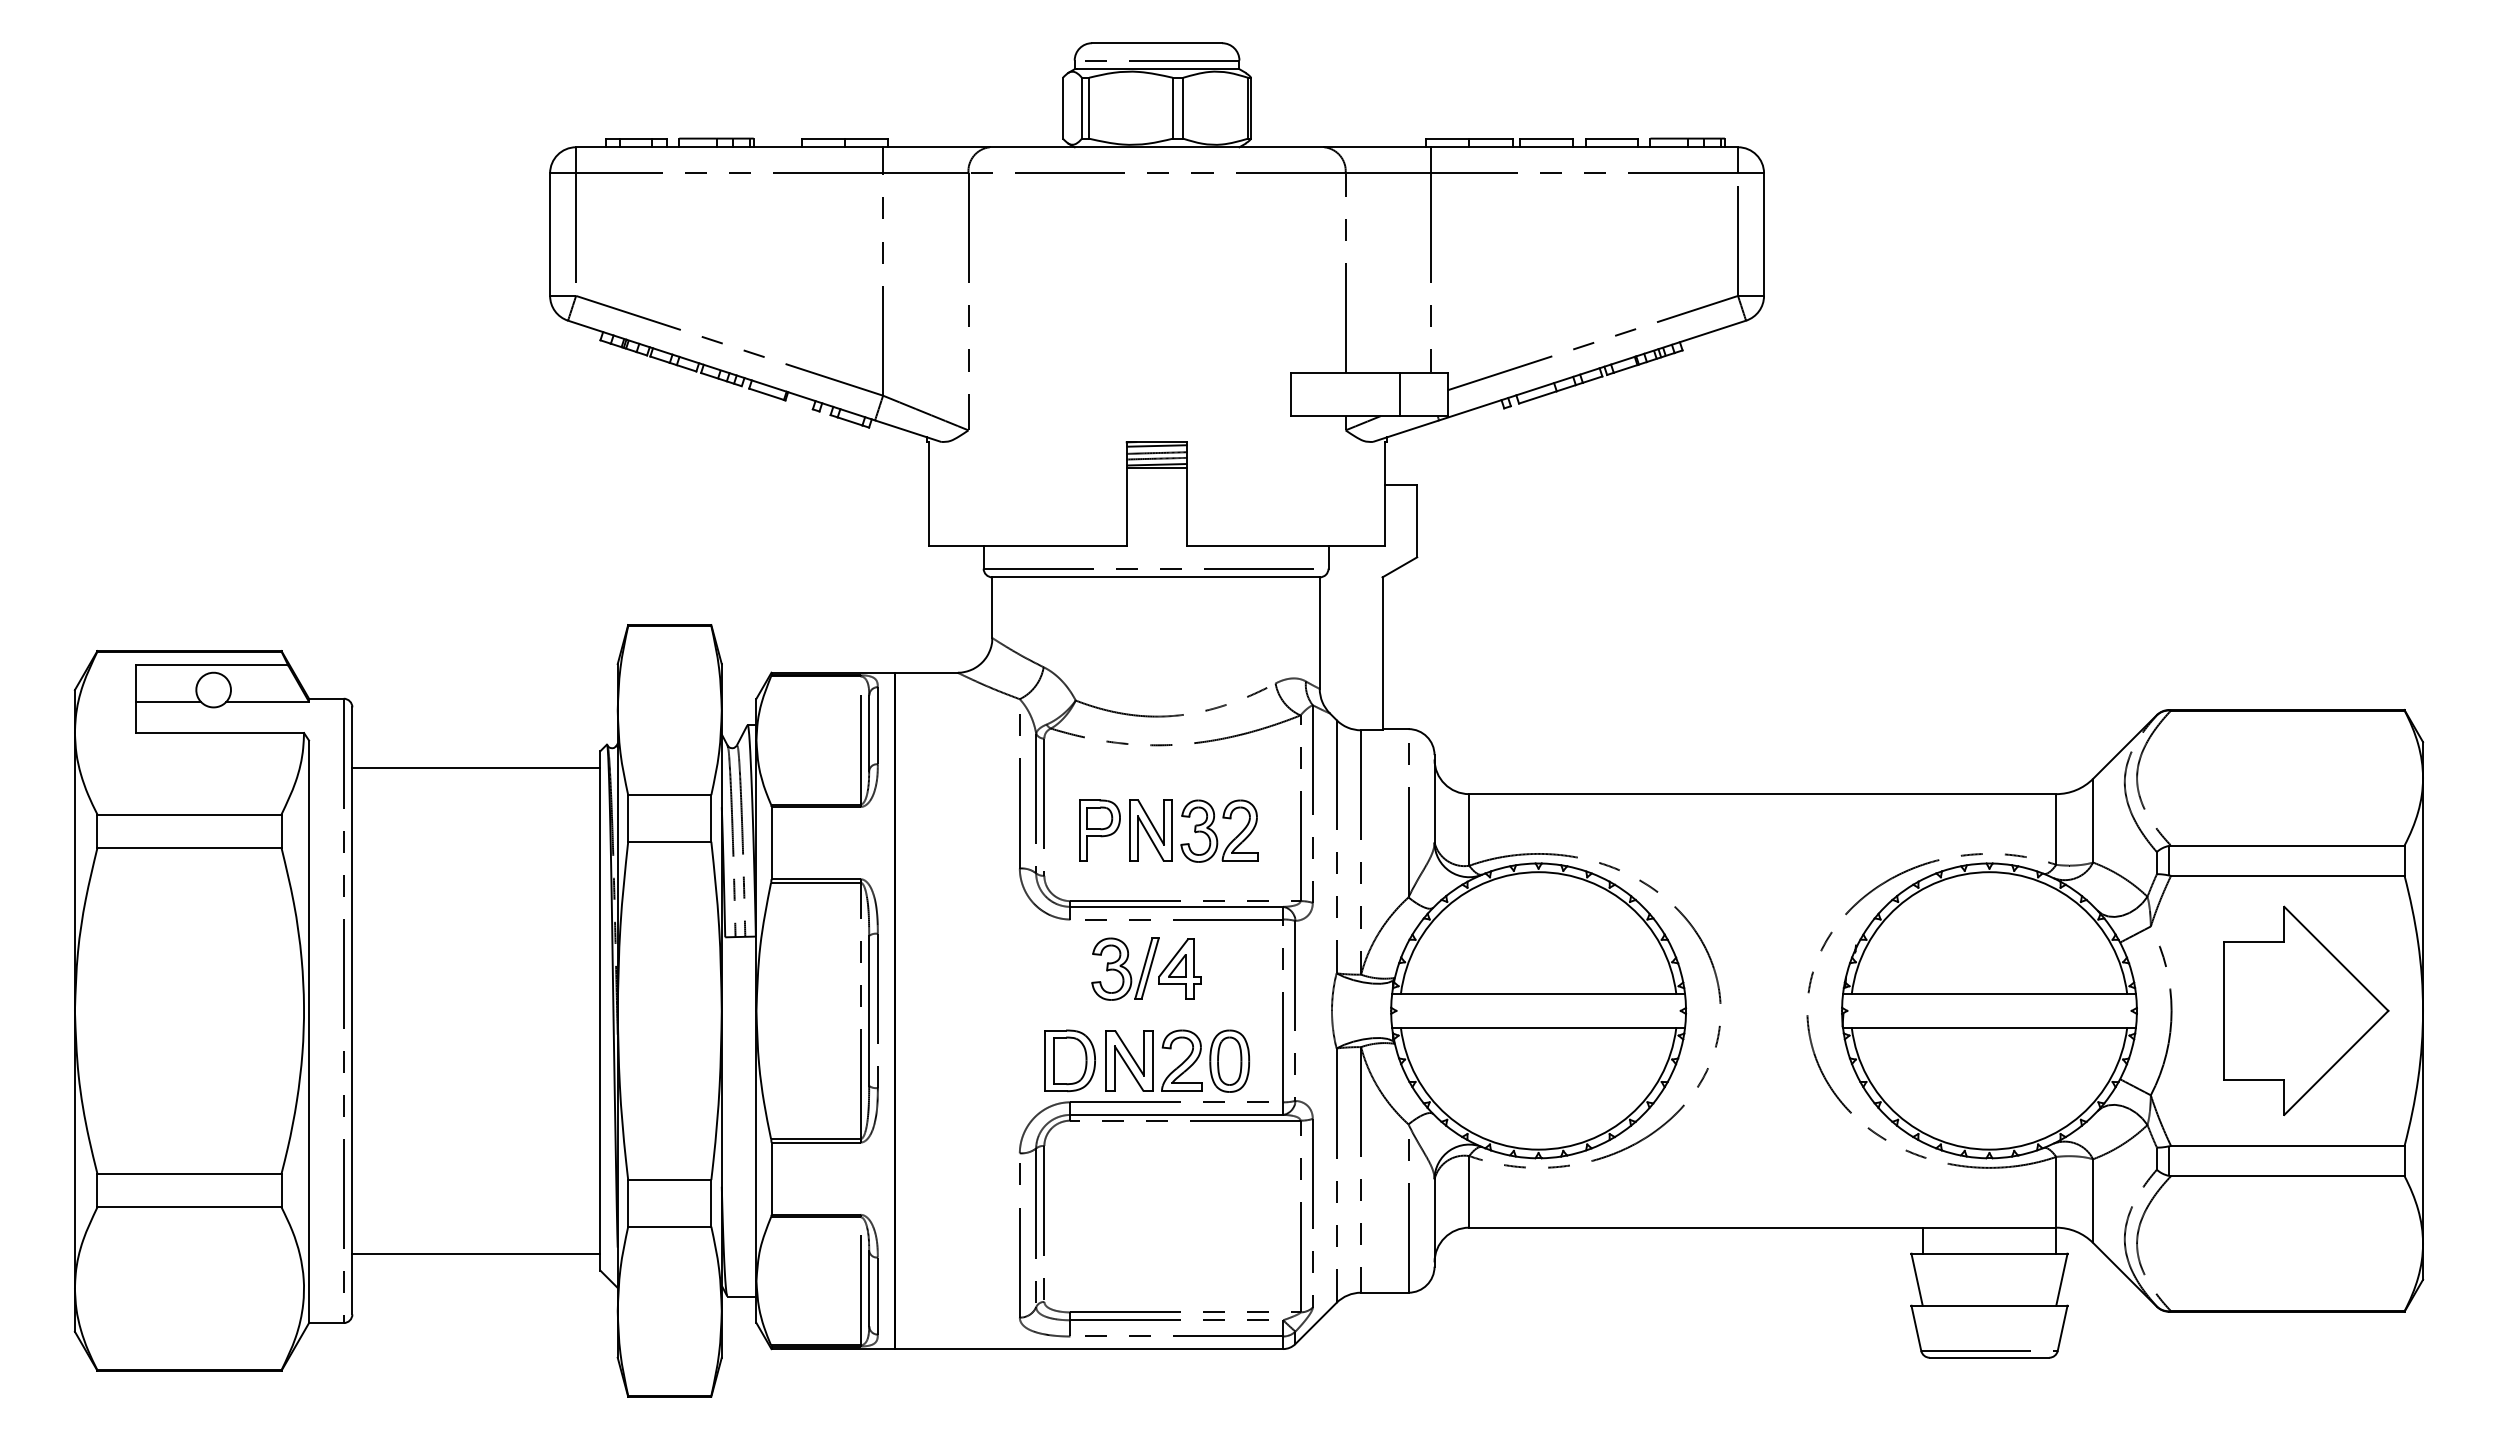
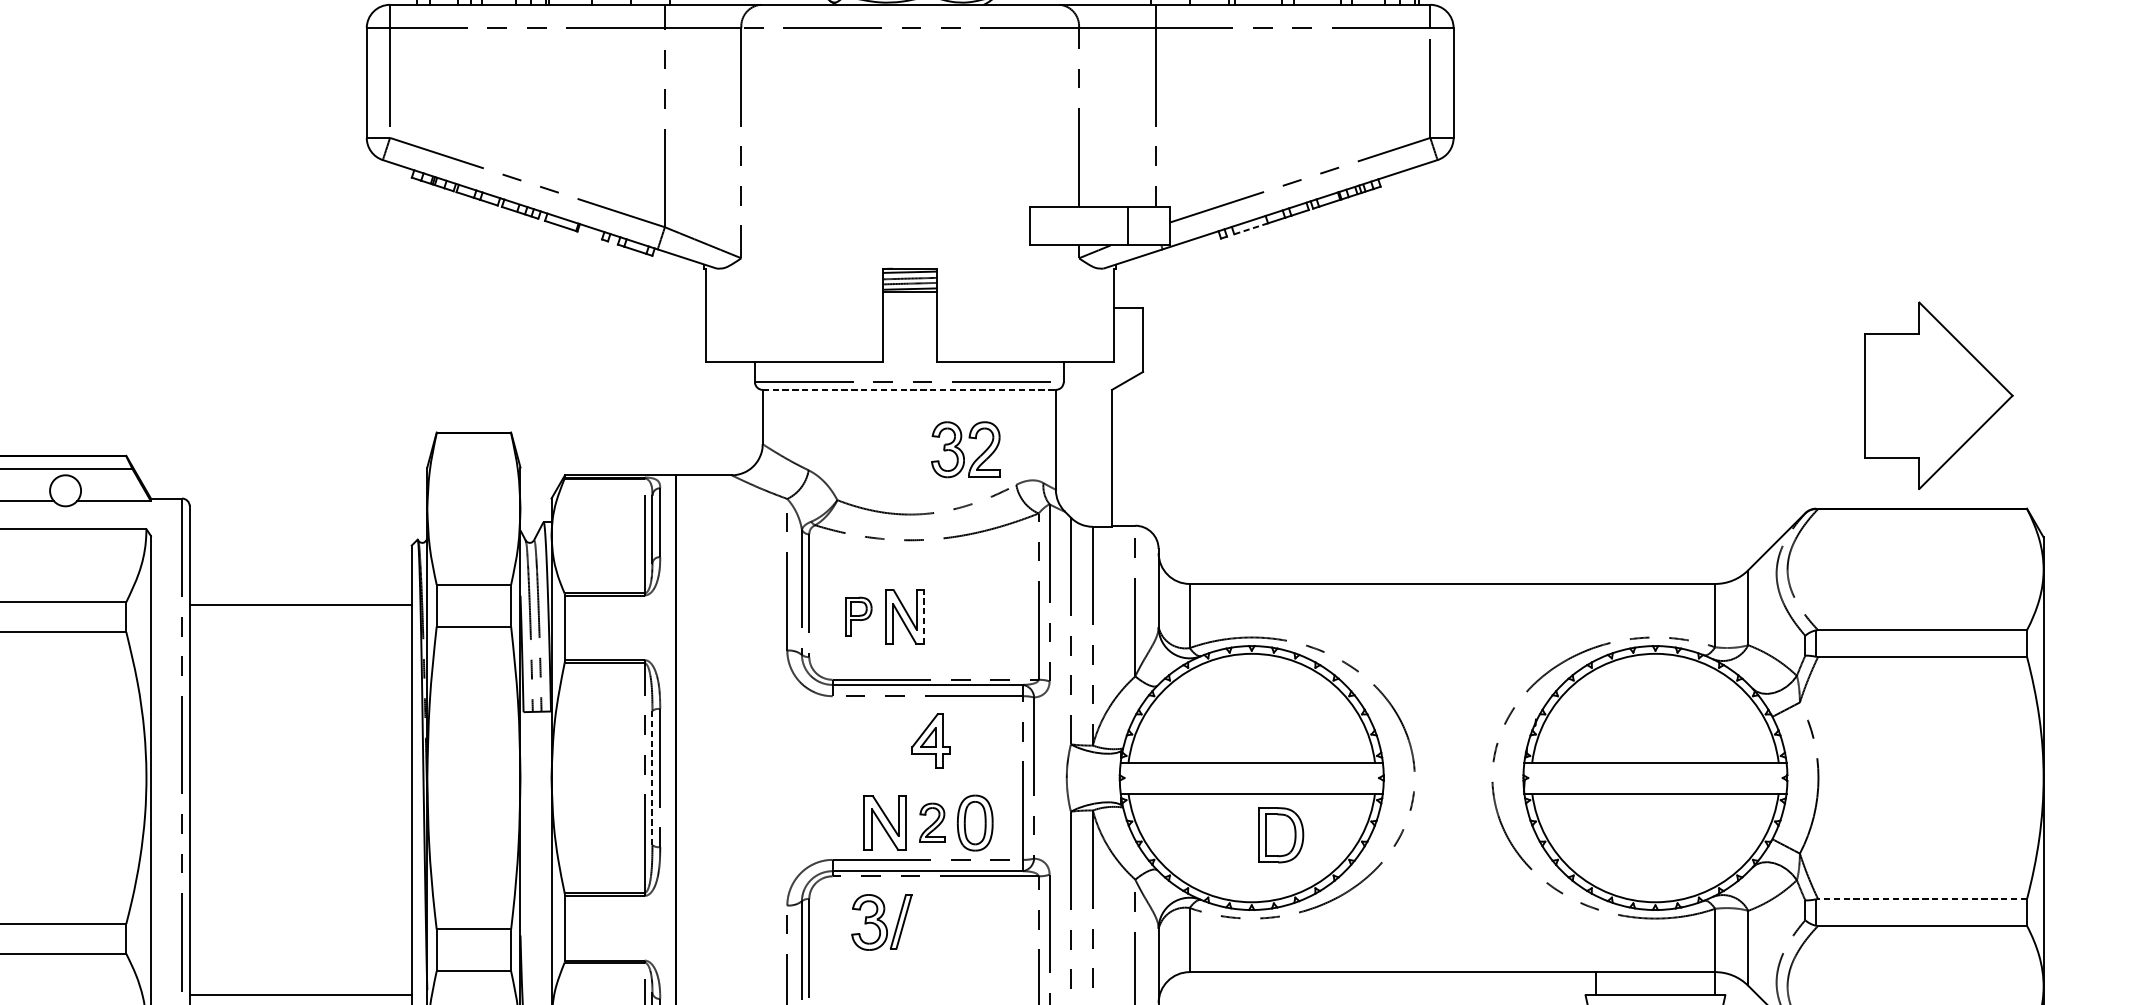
line: (1537, 397) -> (1250, 228), solid -> dashed
line: (1156, 577) -> (909, 390), solid -> dashed
line: (476, 768) -> (300, 605), moved
part: (1099, 830) -> (858, 616), size x0.7
line: (1172, 830) -> (924, 616), solid -> dashed
part: (1219, 830) -> (966, 449), moved
part: (1125, 968) -> (881, 921), moved
line: (869, 1010) -> (652, 777), solid -> dashed
part: (2306, 1010) -> (1939, 395), moved
part: (1069, 1060) -> (1280, 834), moved
part: (1181, 1060) -> (932, 822), size x0.7
line: (2287, 1146) -> (1922, 899), solid -> dashed

